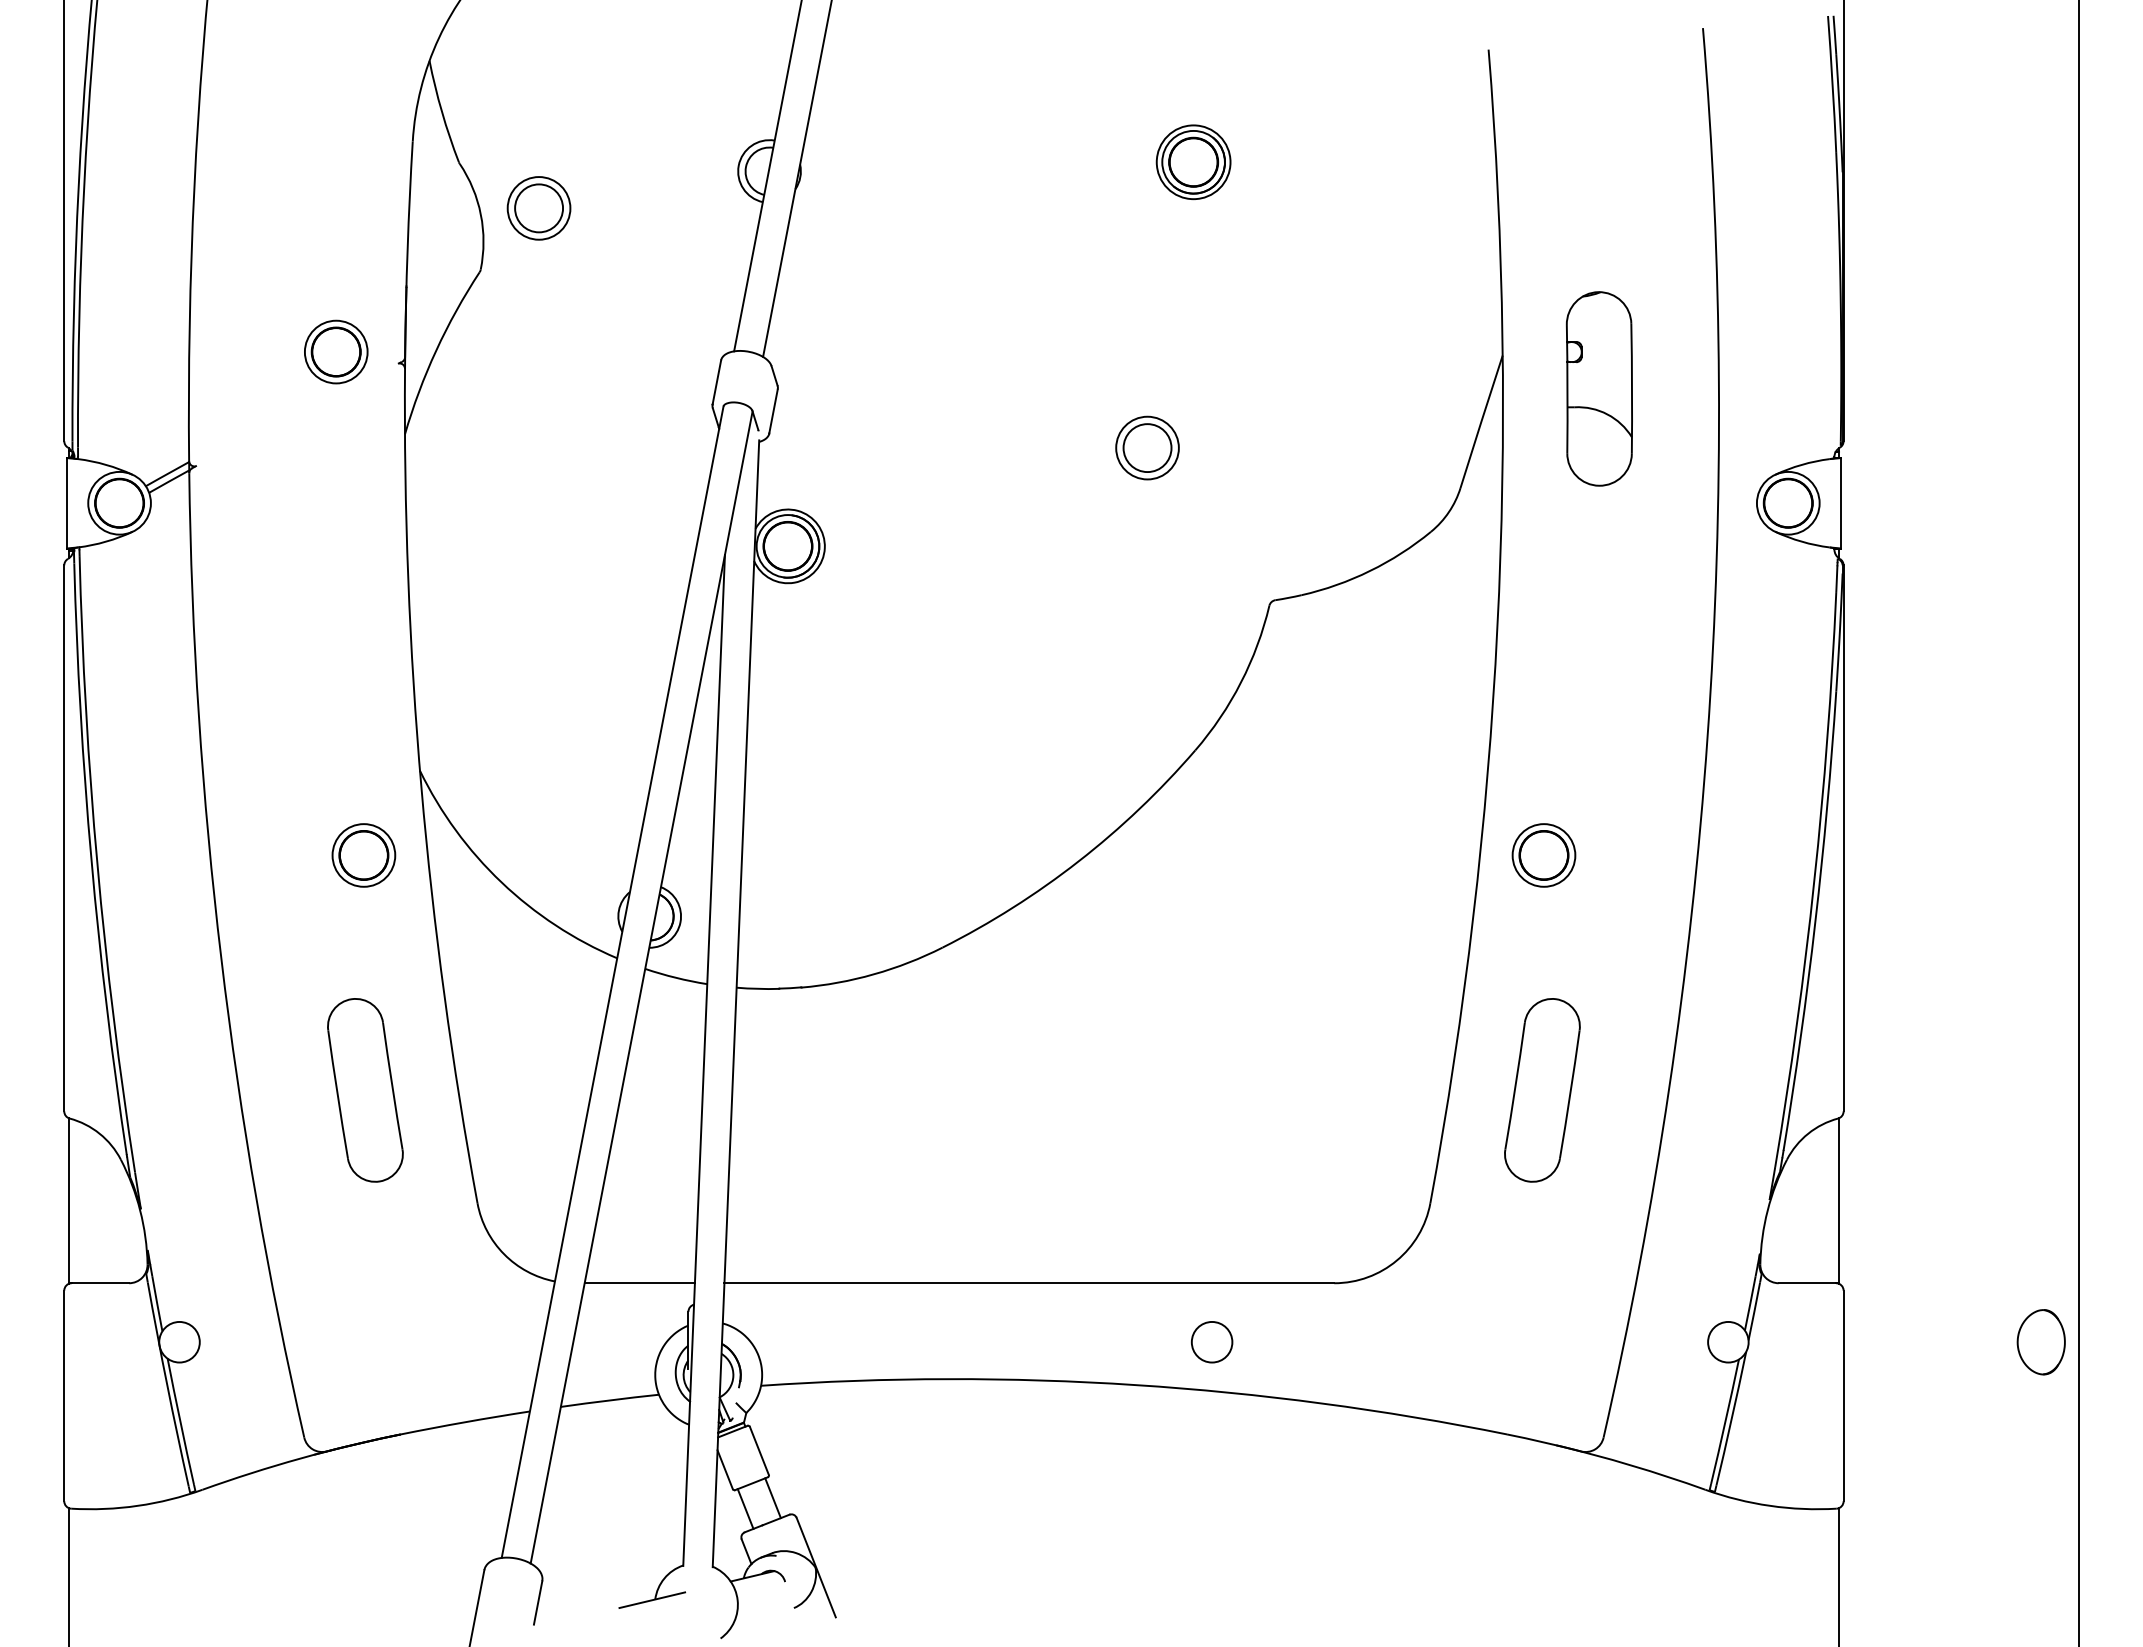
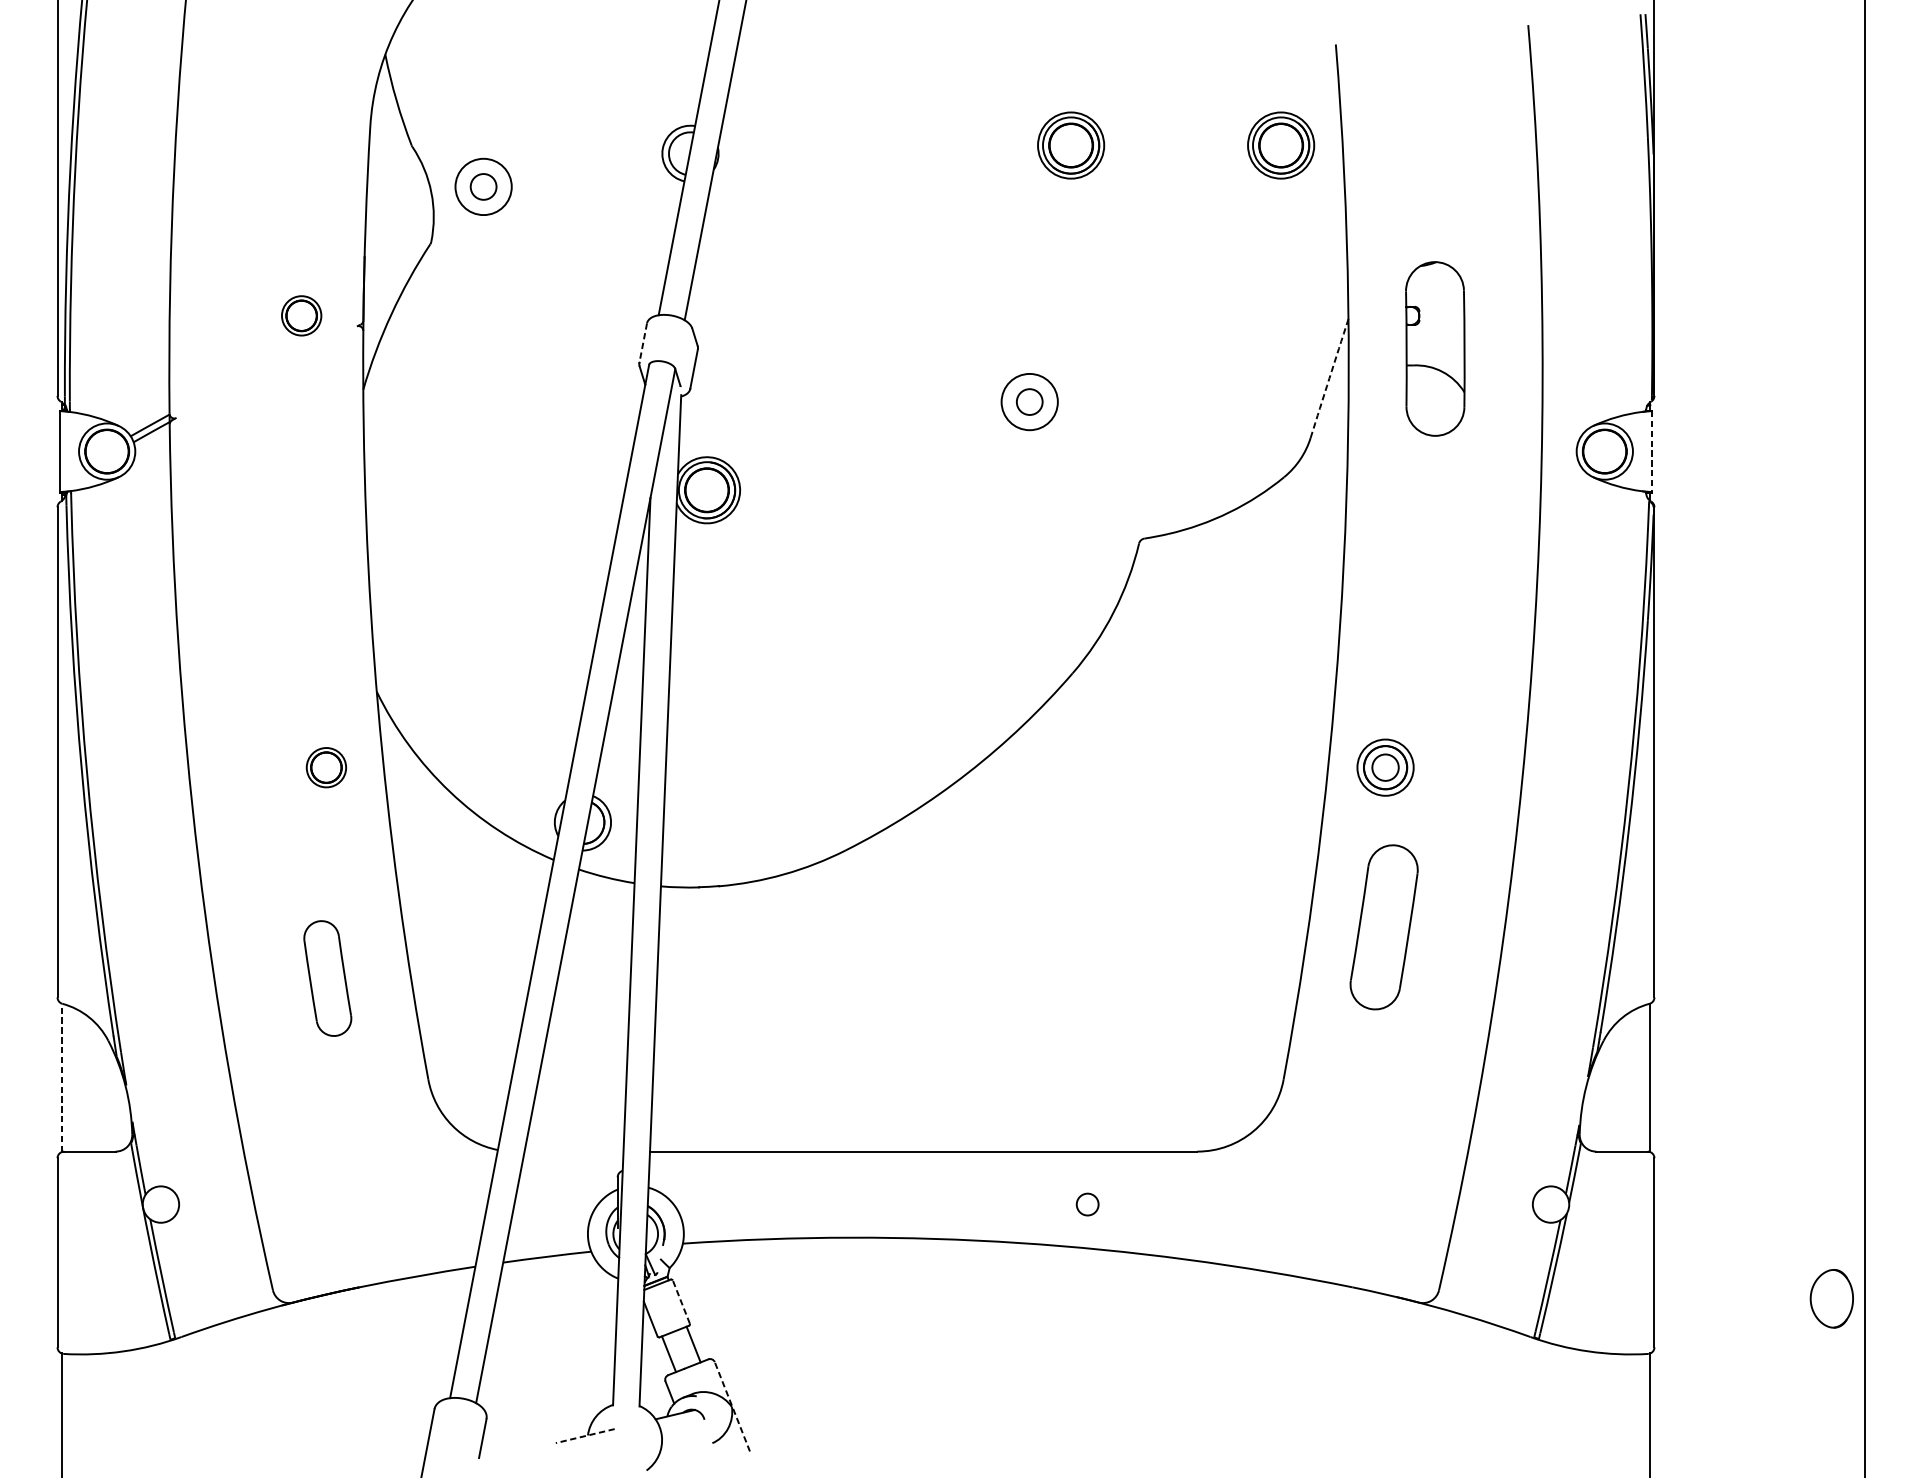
part: (1427, 162) -> (1281, 145), added
circle: (539, 208) -> (484, 187), size x0.6
part: (336, 351) -> (301, 315), size x0.7
line: (716, 382) -> (642, 343), solid -> dashed
arc: (1481, 421) -> (1329, 378), solid -> dashed
circle: (1147, 448) -> (1029, 402), size x0.6
line: (1840, 503) -> (1651, 451), solid -> dashed
circle: (1543, 854) -> (1385, 766), size x0.6
part: (363, 855) -> (326, 767), size x0.7
part: (365, 1090) -> (327, 978), size x0.7
part: (1542, 1090) -> (1384, 927), moved
line: (68, 1201) -> (61, 1078), solid -> dashed
line: (639, 1283) -> (573, 1151), removed
circle: (1211, 1341) -> (1087, 1203), size x0.6
part: (2040, 1342) -> (1831, 1299), moved
line: (759, 1450) -> (681, 1301), solid -> dashed
line: (816, 1567) -> (732, 1406), solid -> dashed
line: (652, 1600) -> (585, 1436), solid -> dashed

